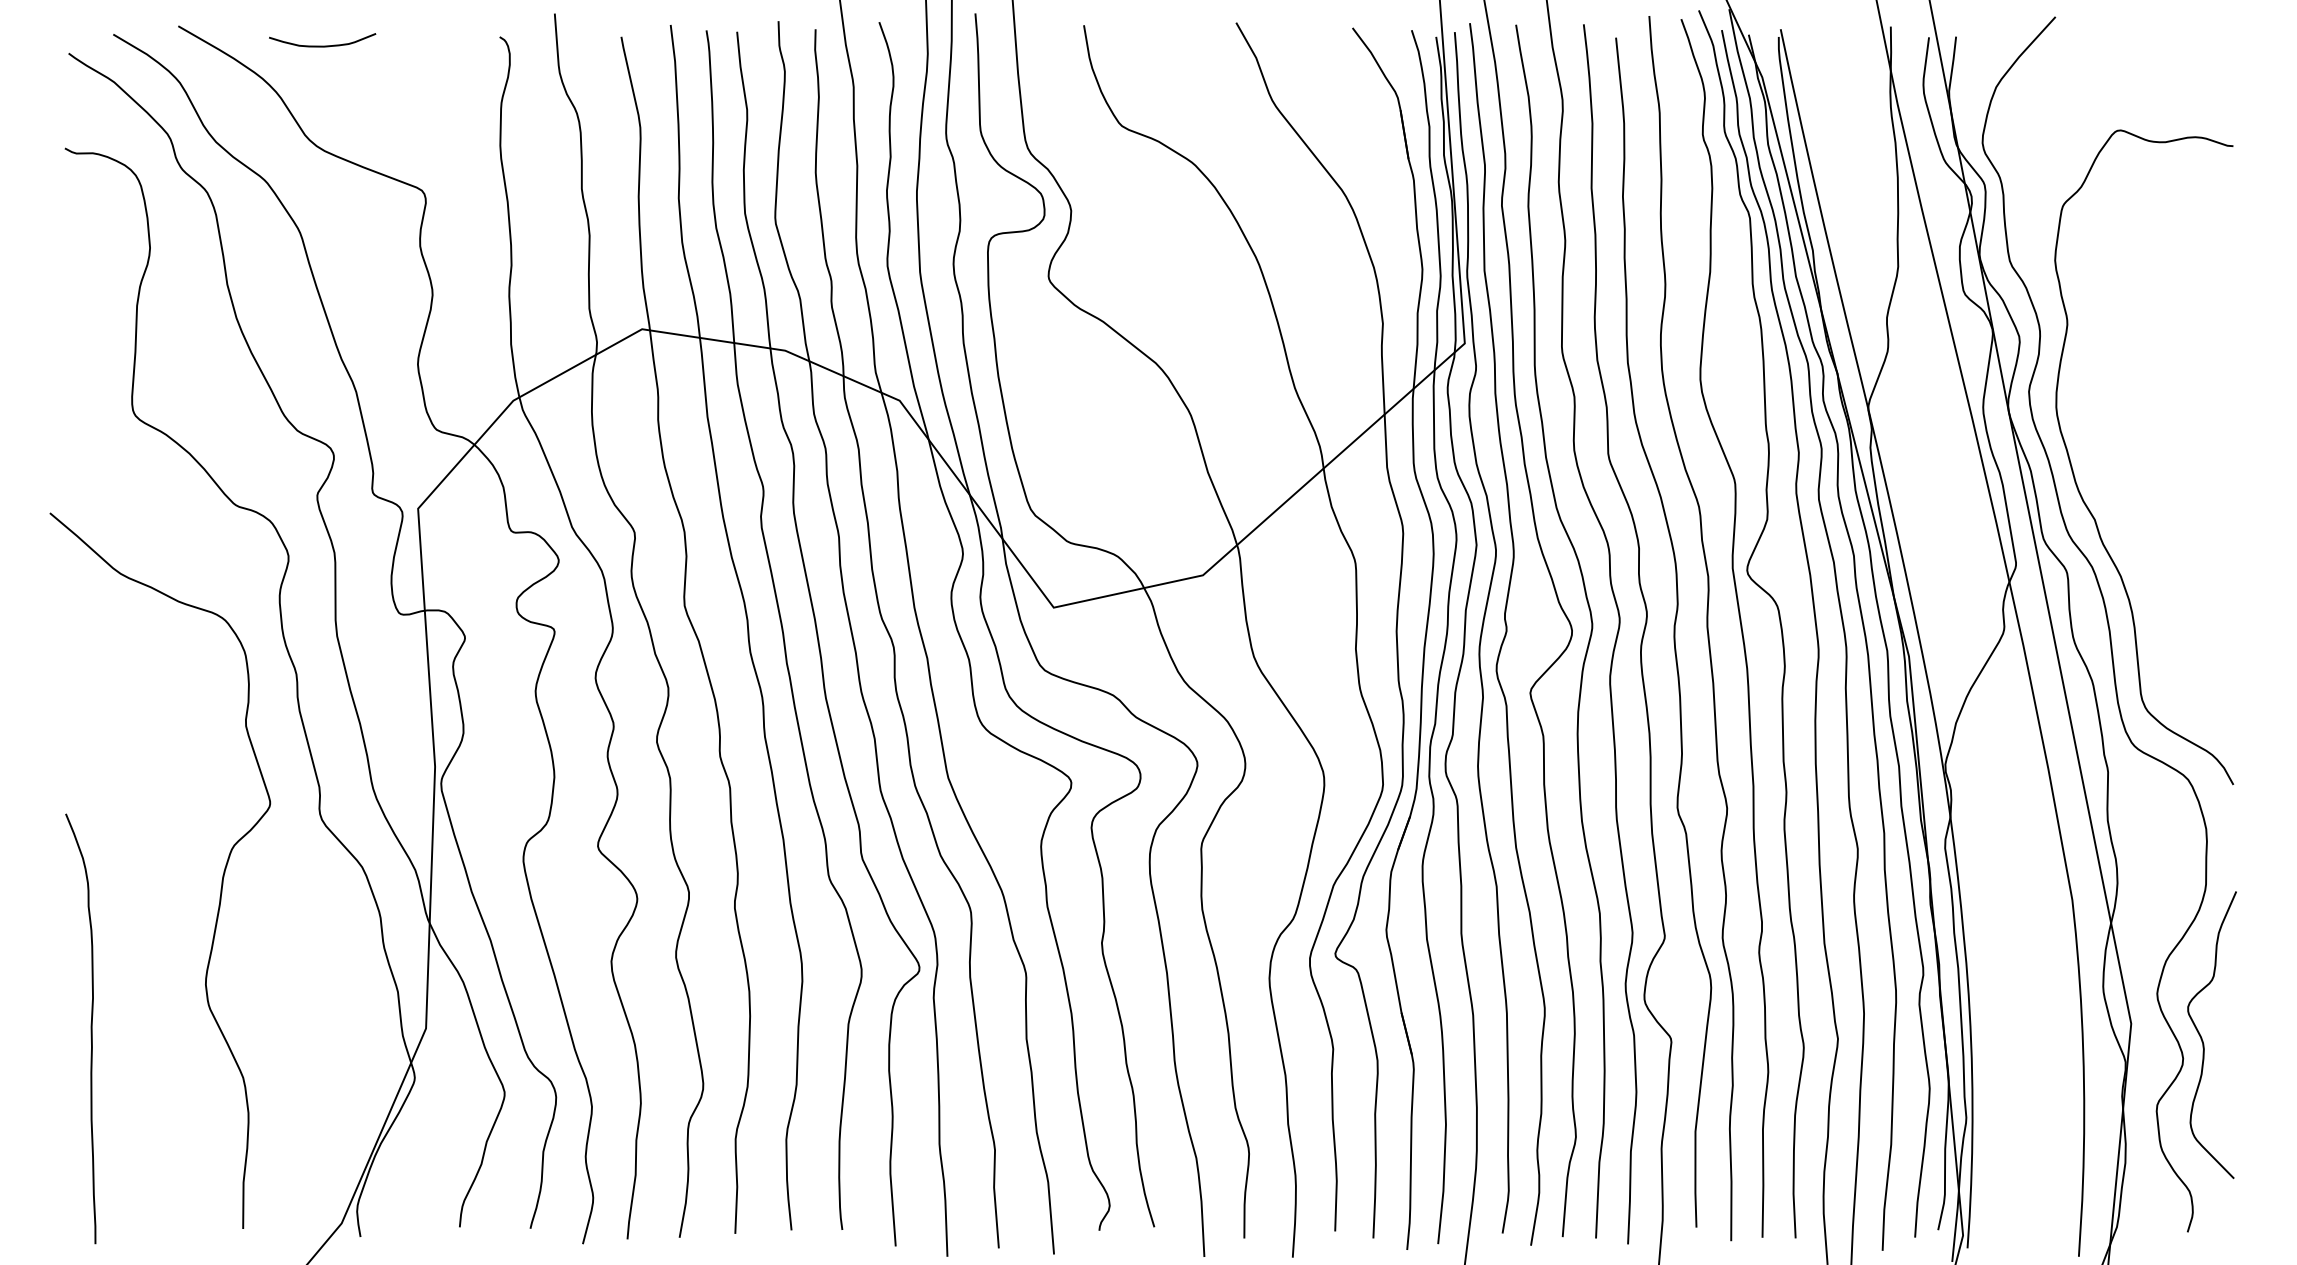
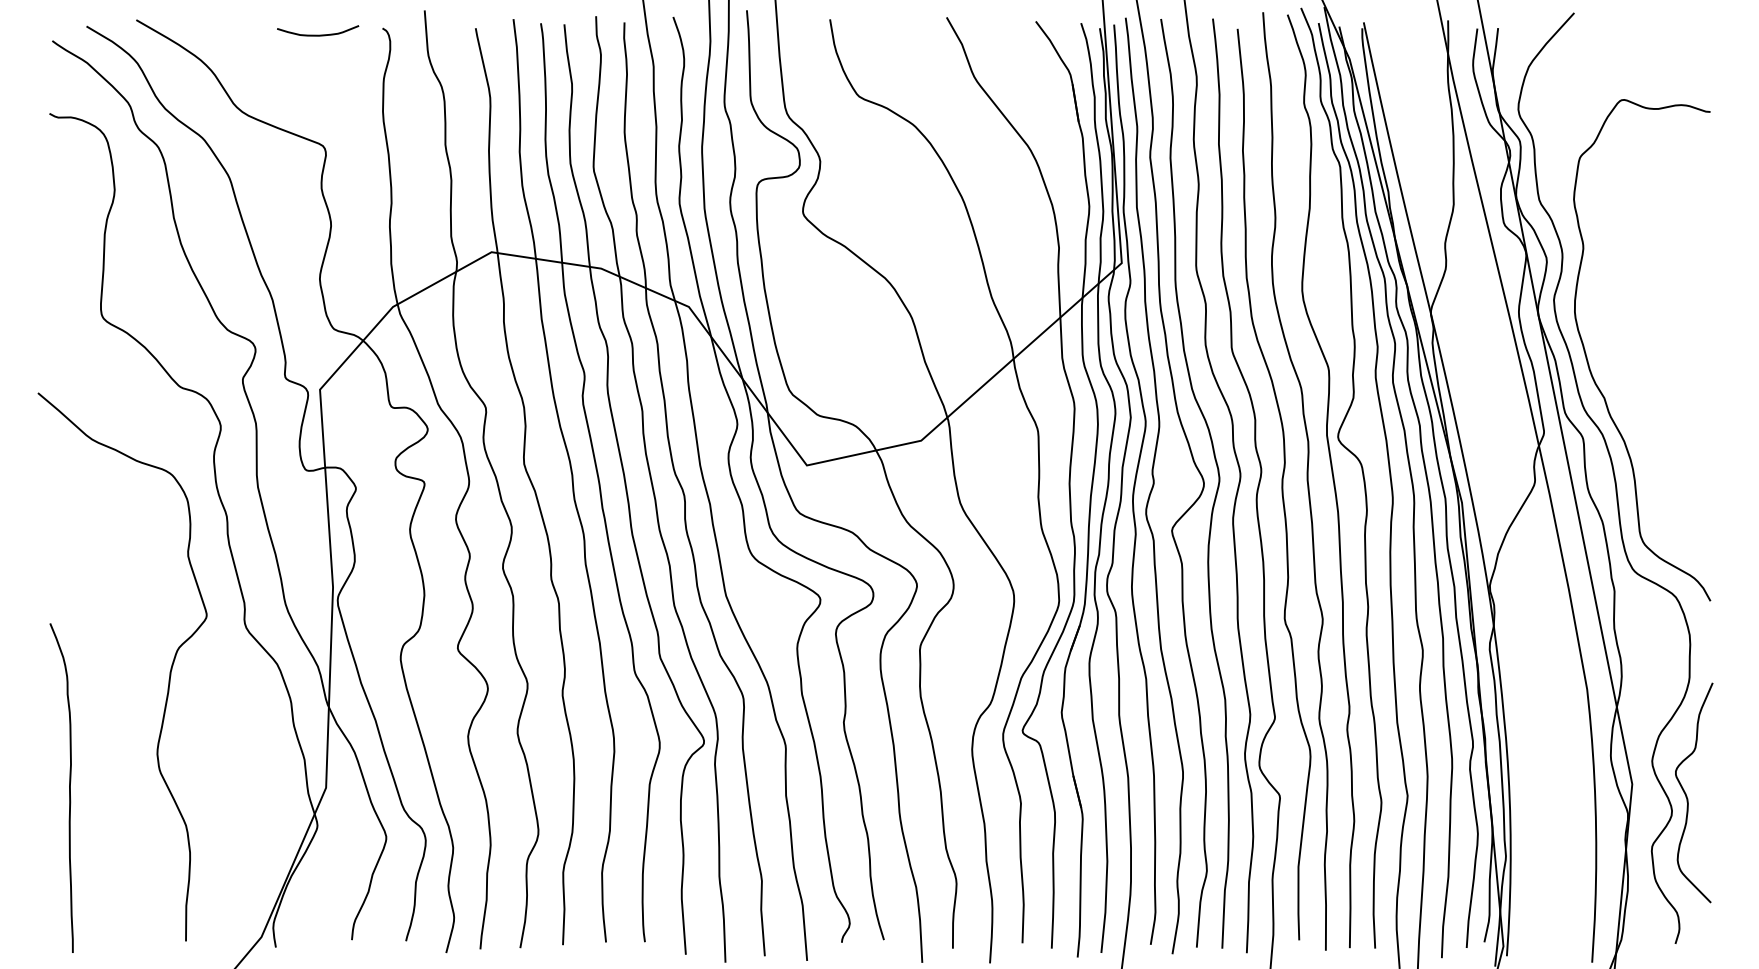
curve: (322, 45) -> (318, 34), moved

